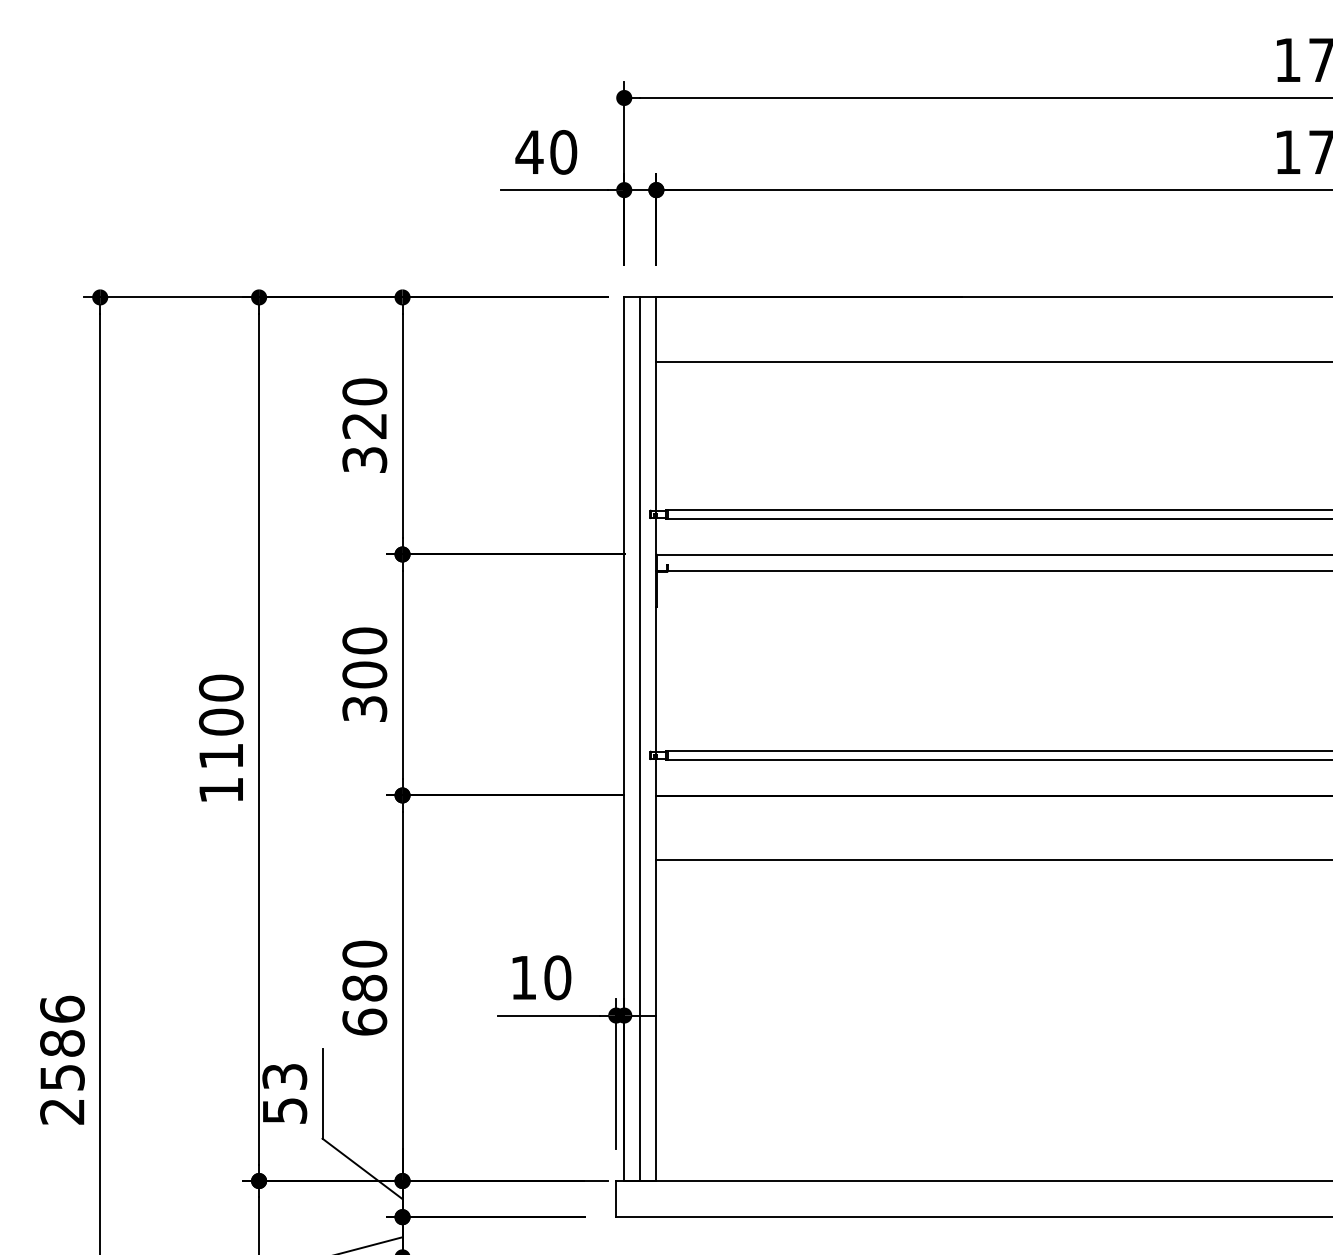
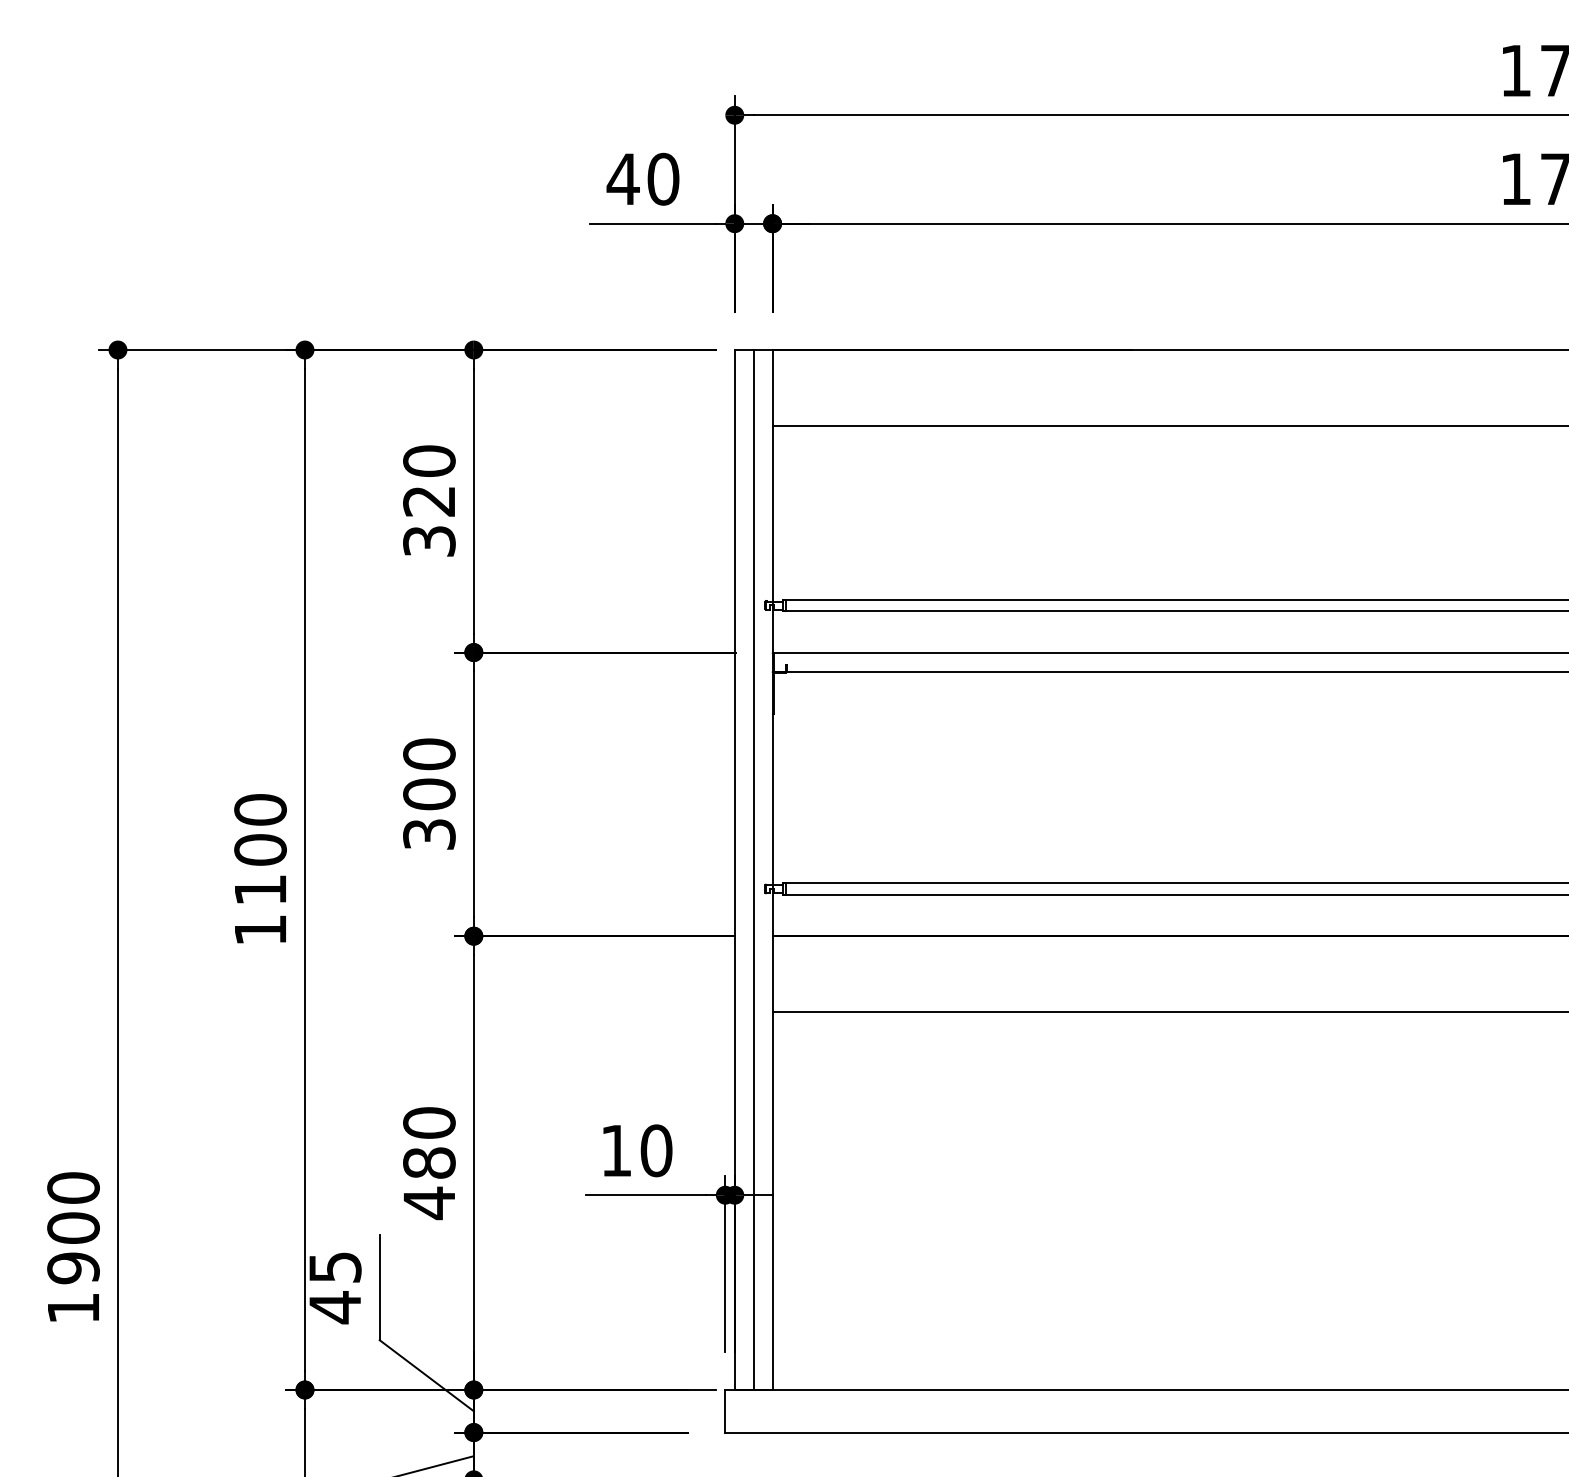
text: (364, 1022) -> (429, 1203), 680 -> 480
text: (62, 1059) -> (73, 1246), 2586 -> 1900
text: (284, 1094) -> (334, 1288), 53 -> 45

